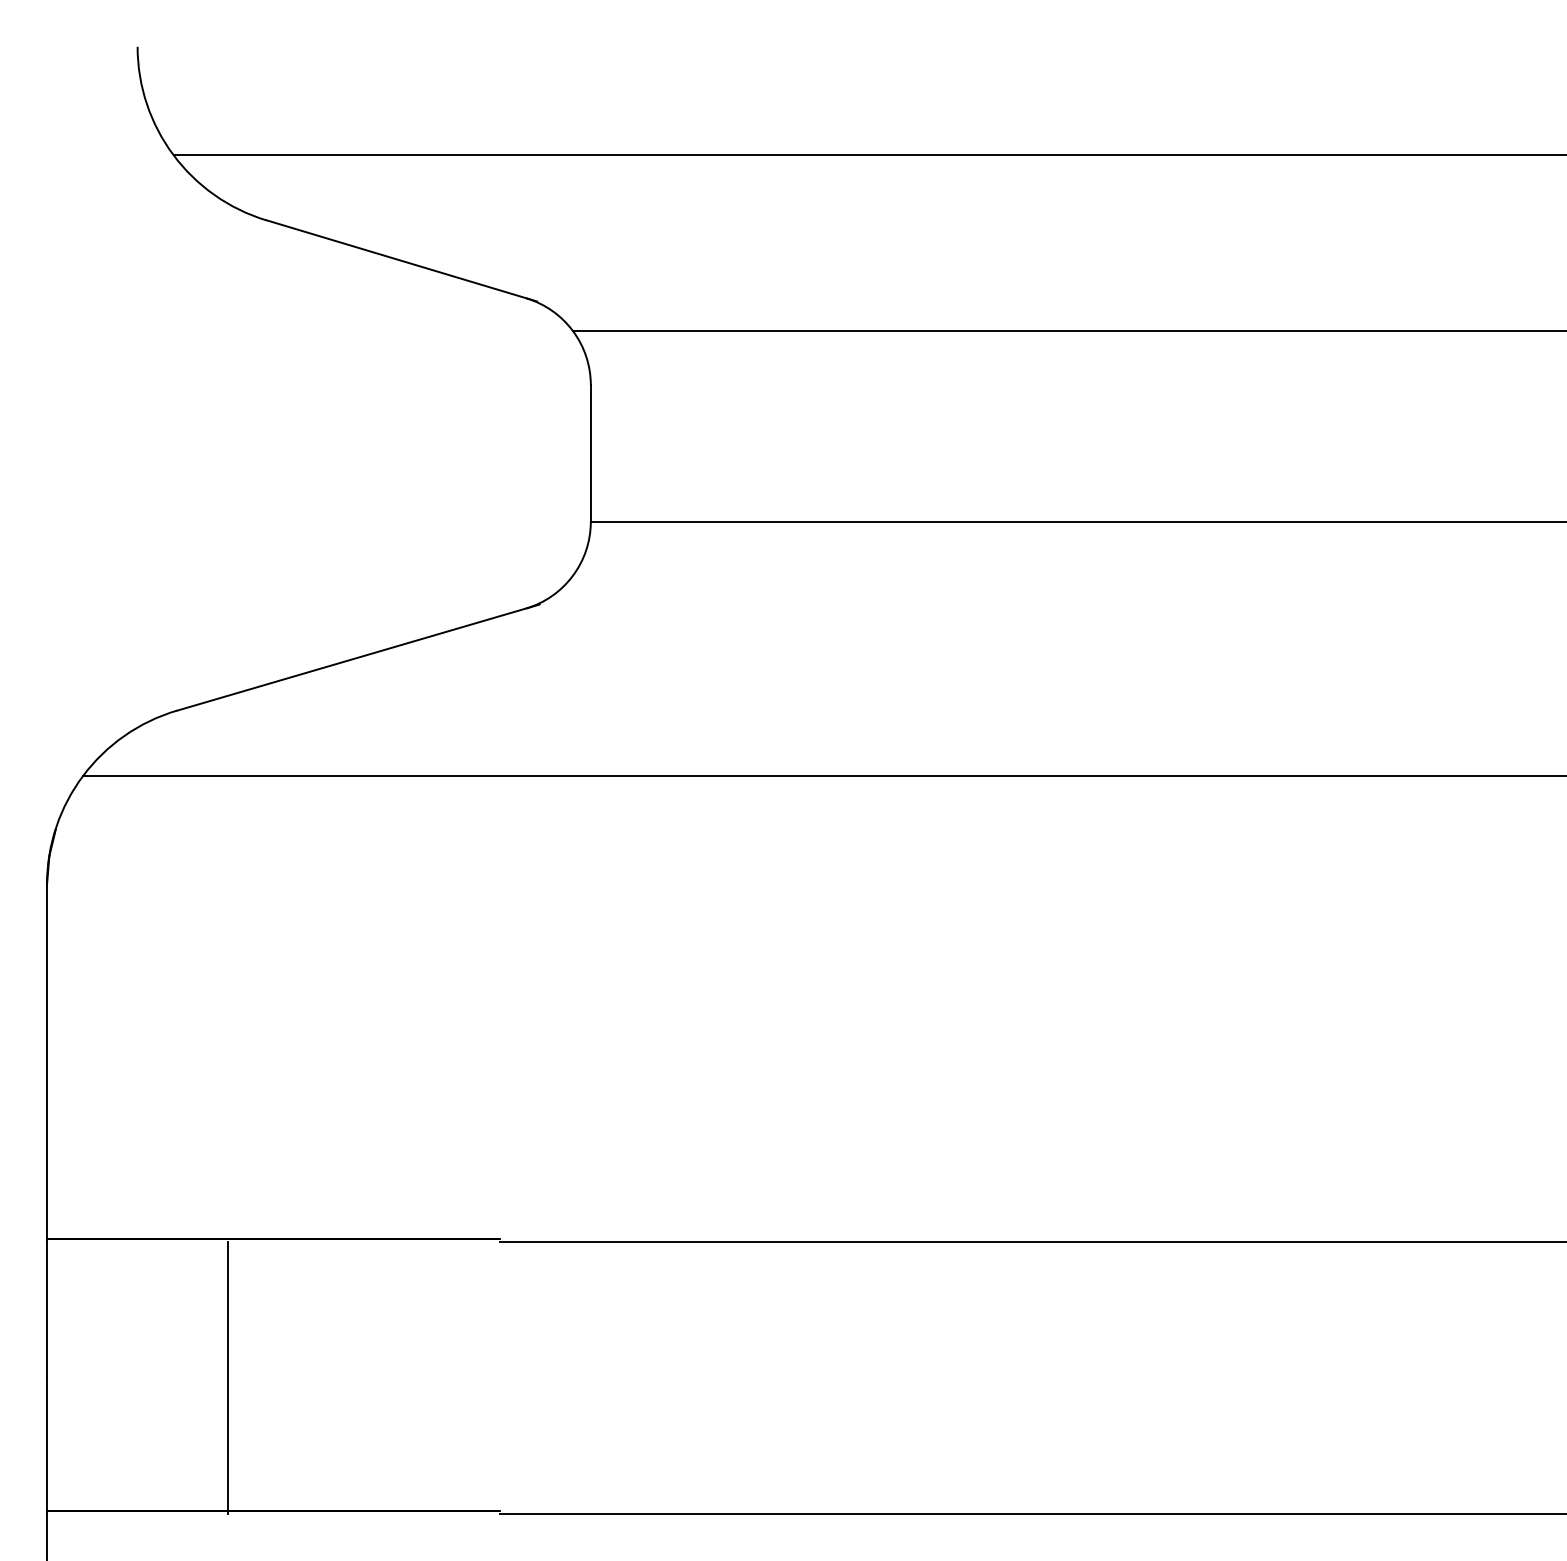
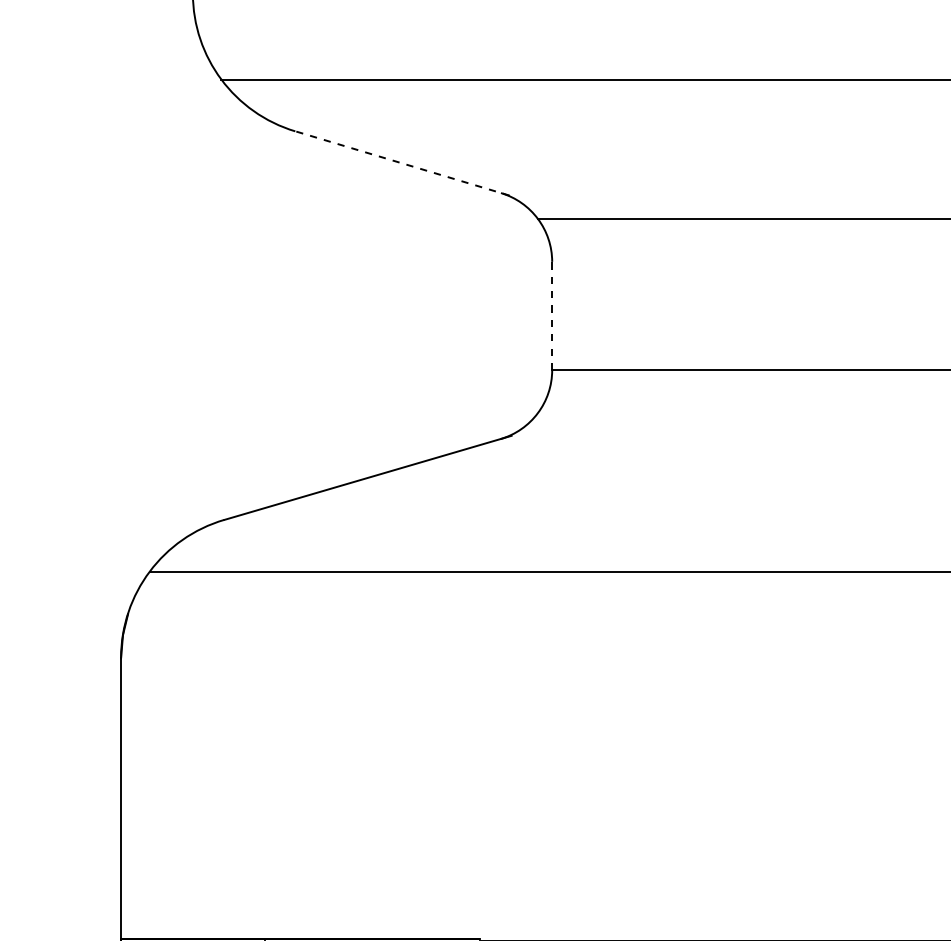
line: (401, 260) -> (402, 163), solid -> dashed
line: (590, 452) -> (551, 315), solid -> dashed

